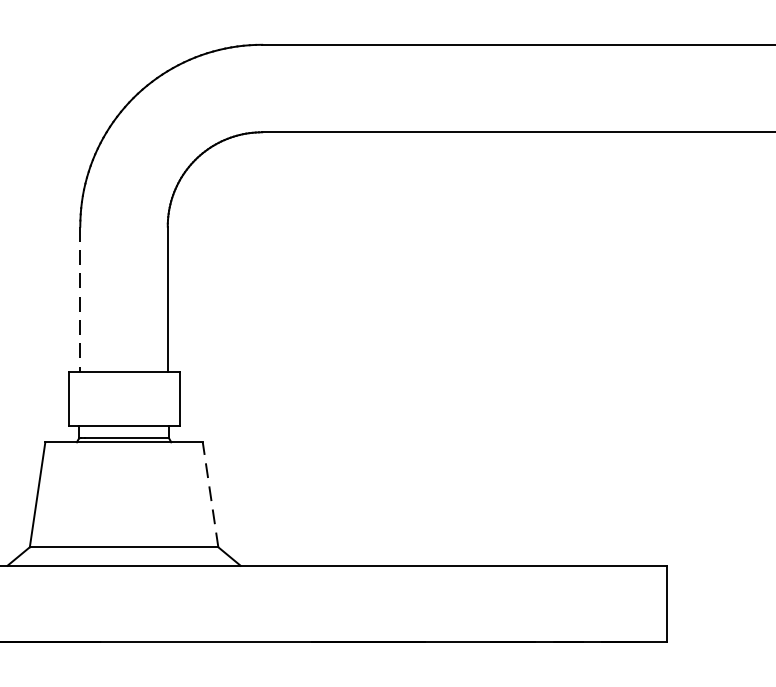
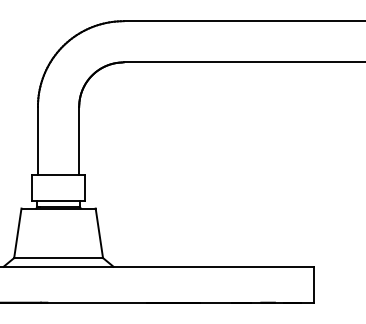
line: (79, 300) -> (37, 141), dashed -> solid
line: (210, 493) -> (99, 232), dashed -> solid

